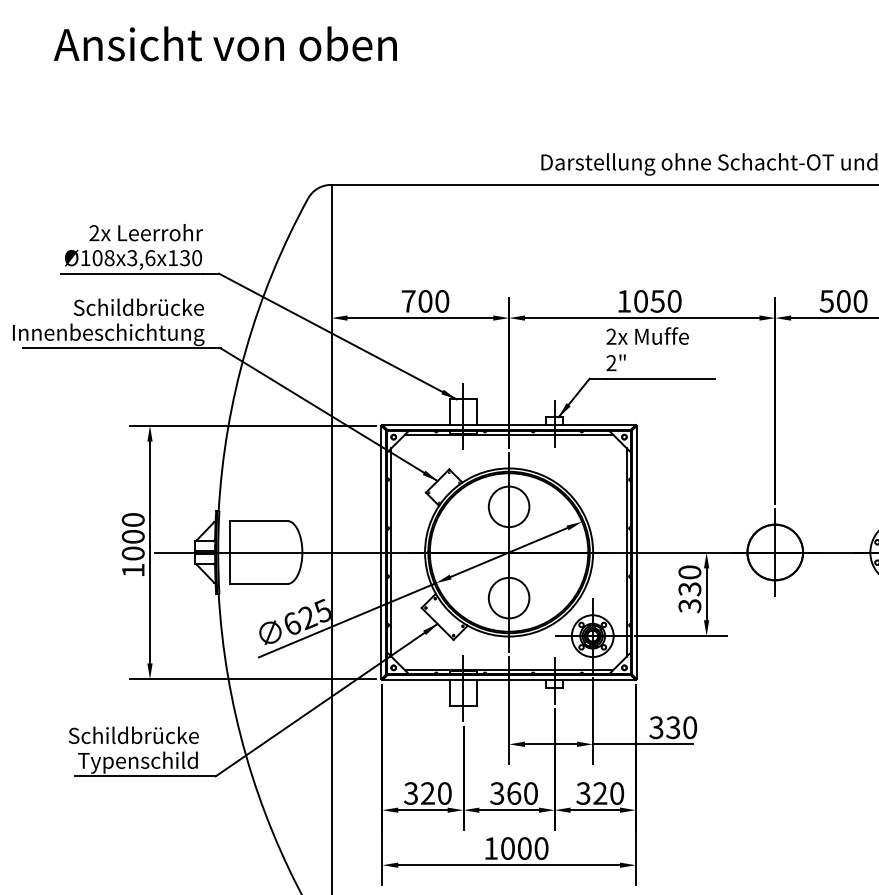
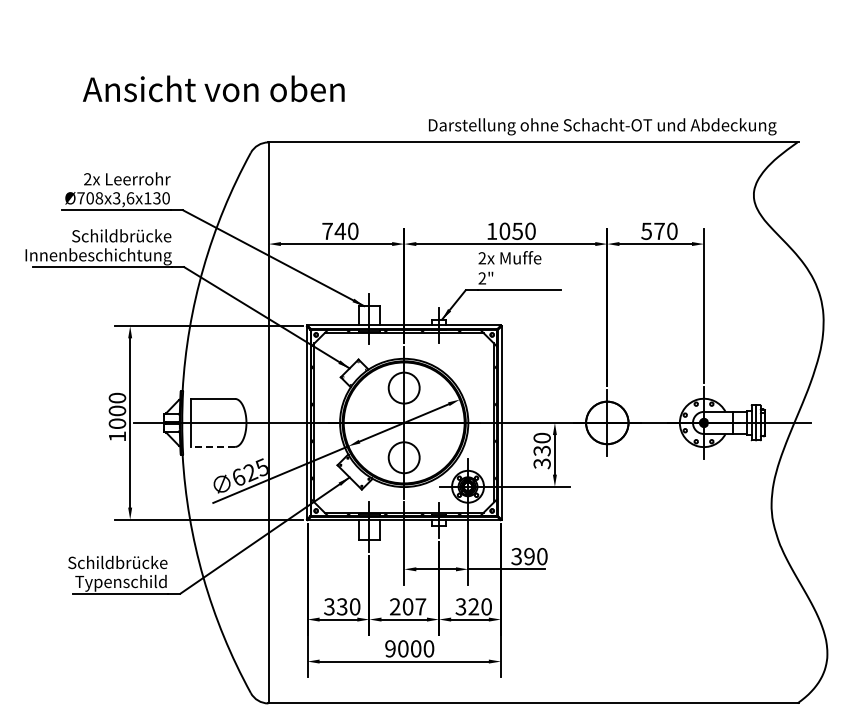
text: (225, 43) -> (213, 88), moved
text: (84, 258) -> (80, 198), Ø108x3,6x130 -> Ø708x3,6x130
text: (425, 301) -> (340, 231), 700 -> 740
text: (843, 301) -> (659, 231), 500 -> 570
line: (259, 583) -> (213, 446), solid -> dashed
text: (673, 727) -> (529, 556), 330 -> 390
text: (426, 793) -> (341, 606), 320 -> 330
text: (513, 793) -> (407, 606), 360 -> 207
text: (491, 848) -> (390, 648), 1000 -> 9000

